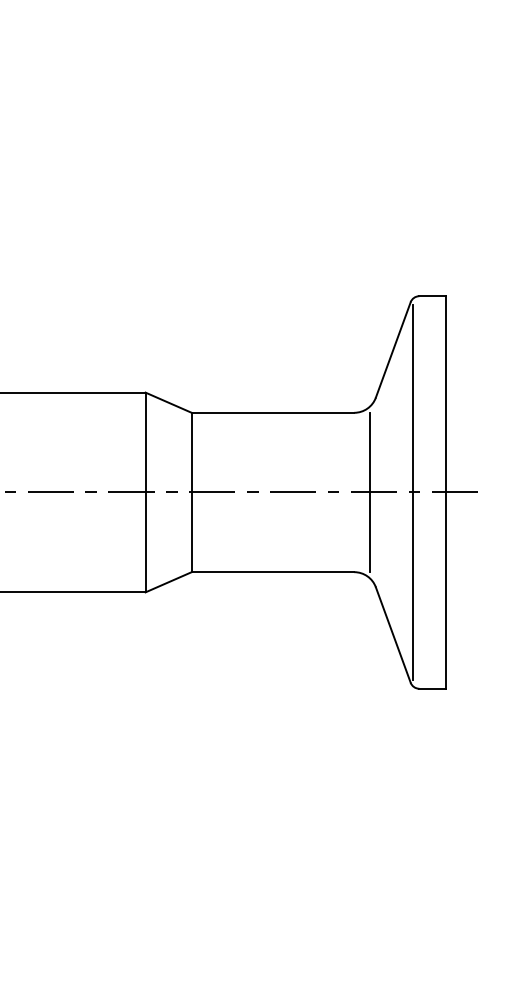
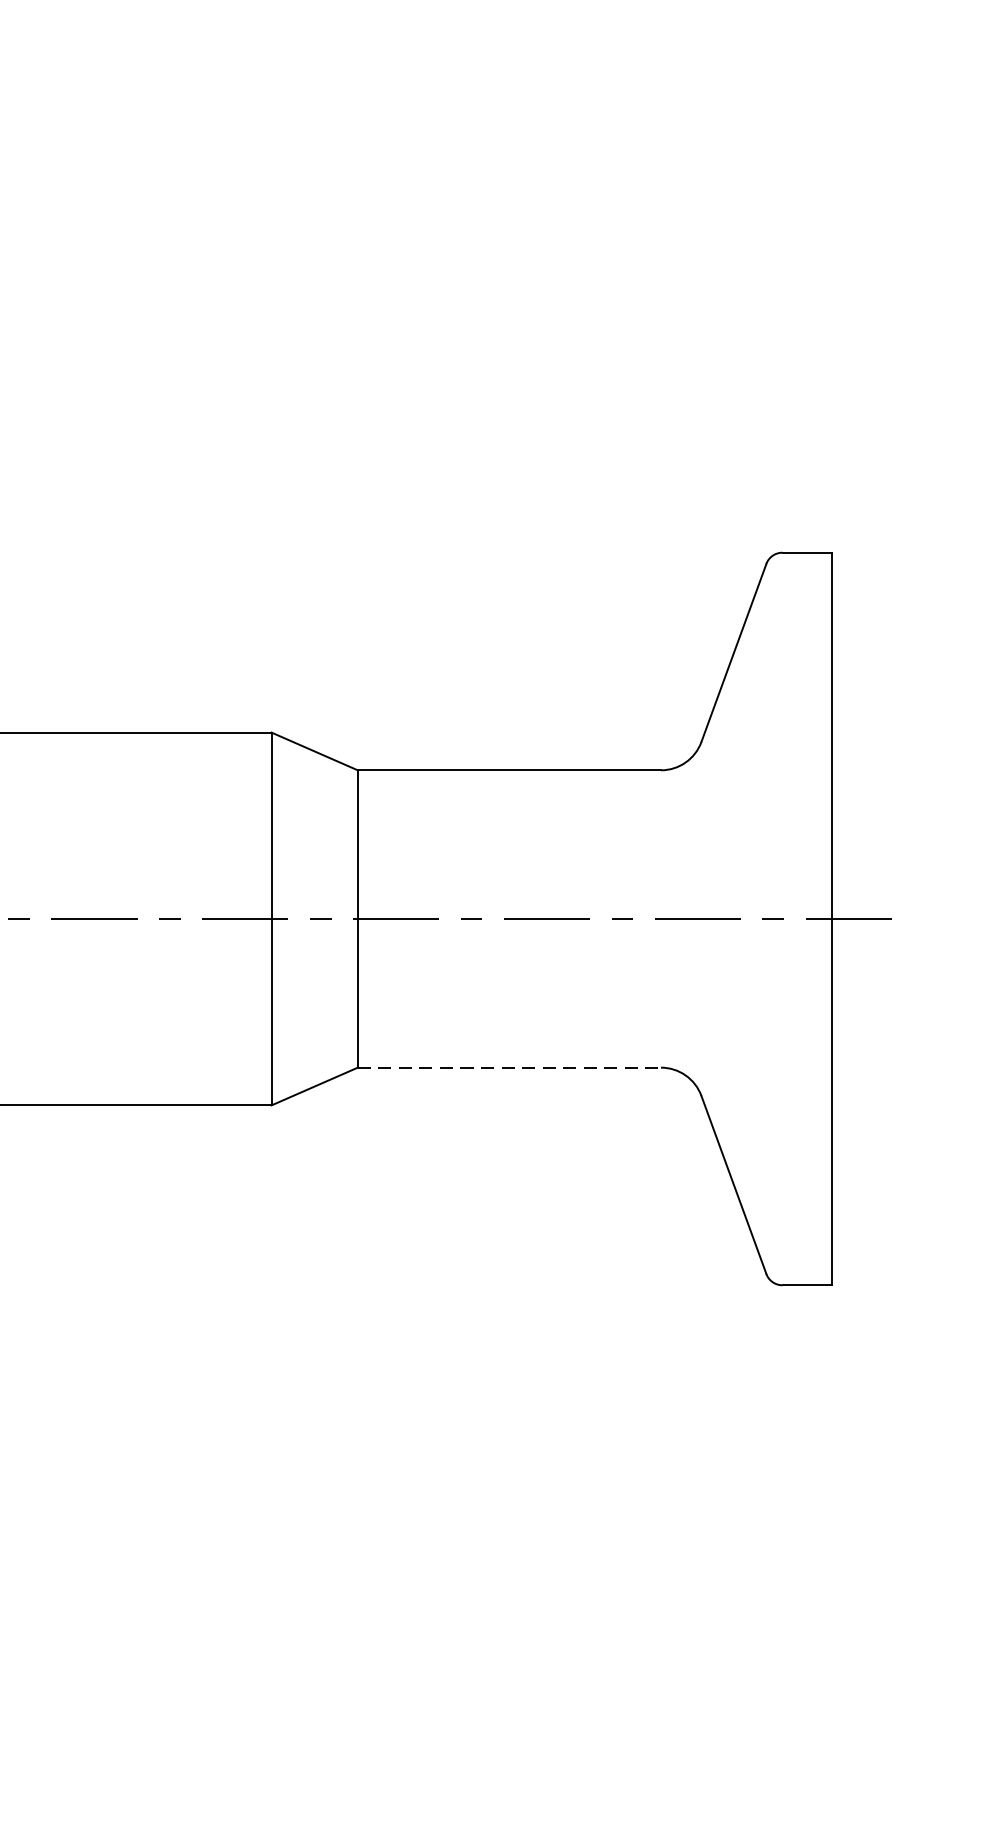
line: (370, 492) -> (691, 919), removed
line: (412, 492) -> (769, 919), removed
line: (273, 572) -> (510, 1068), solid -> dashed

